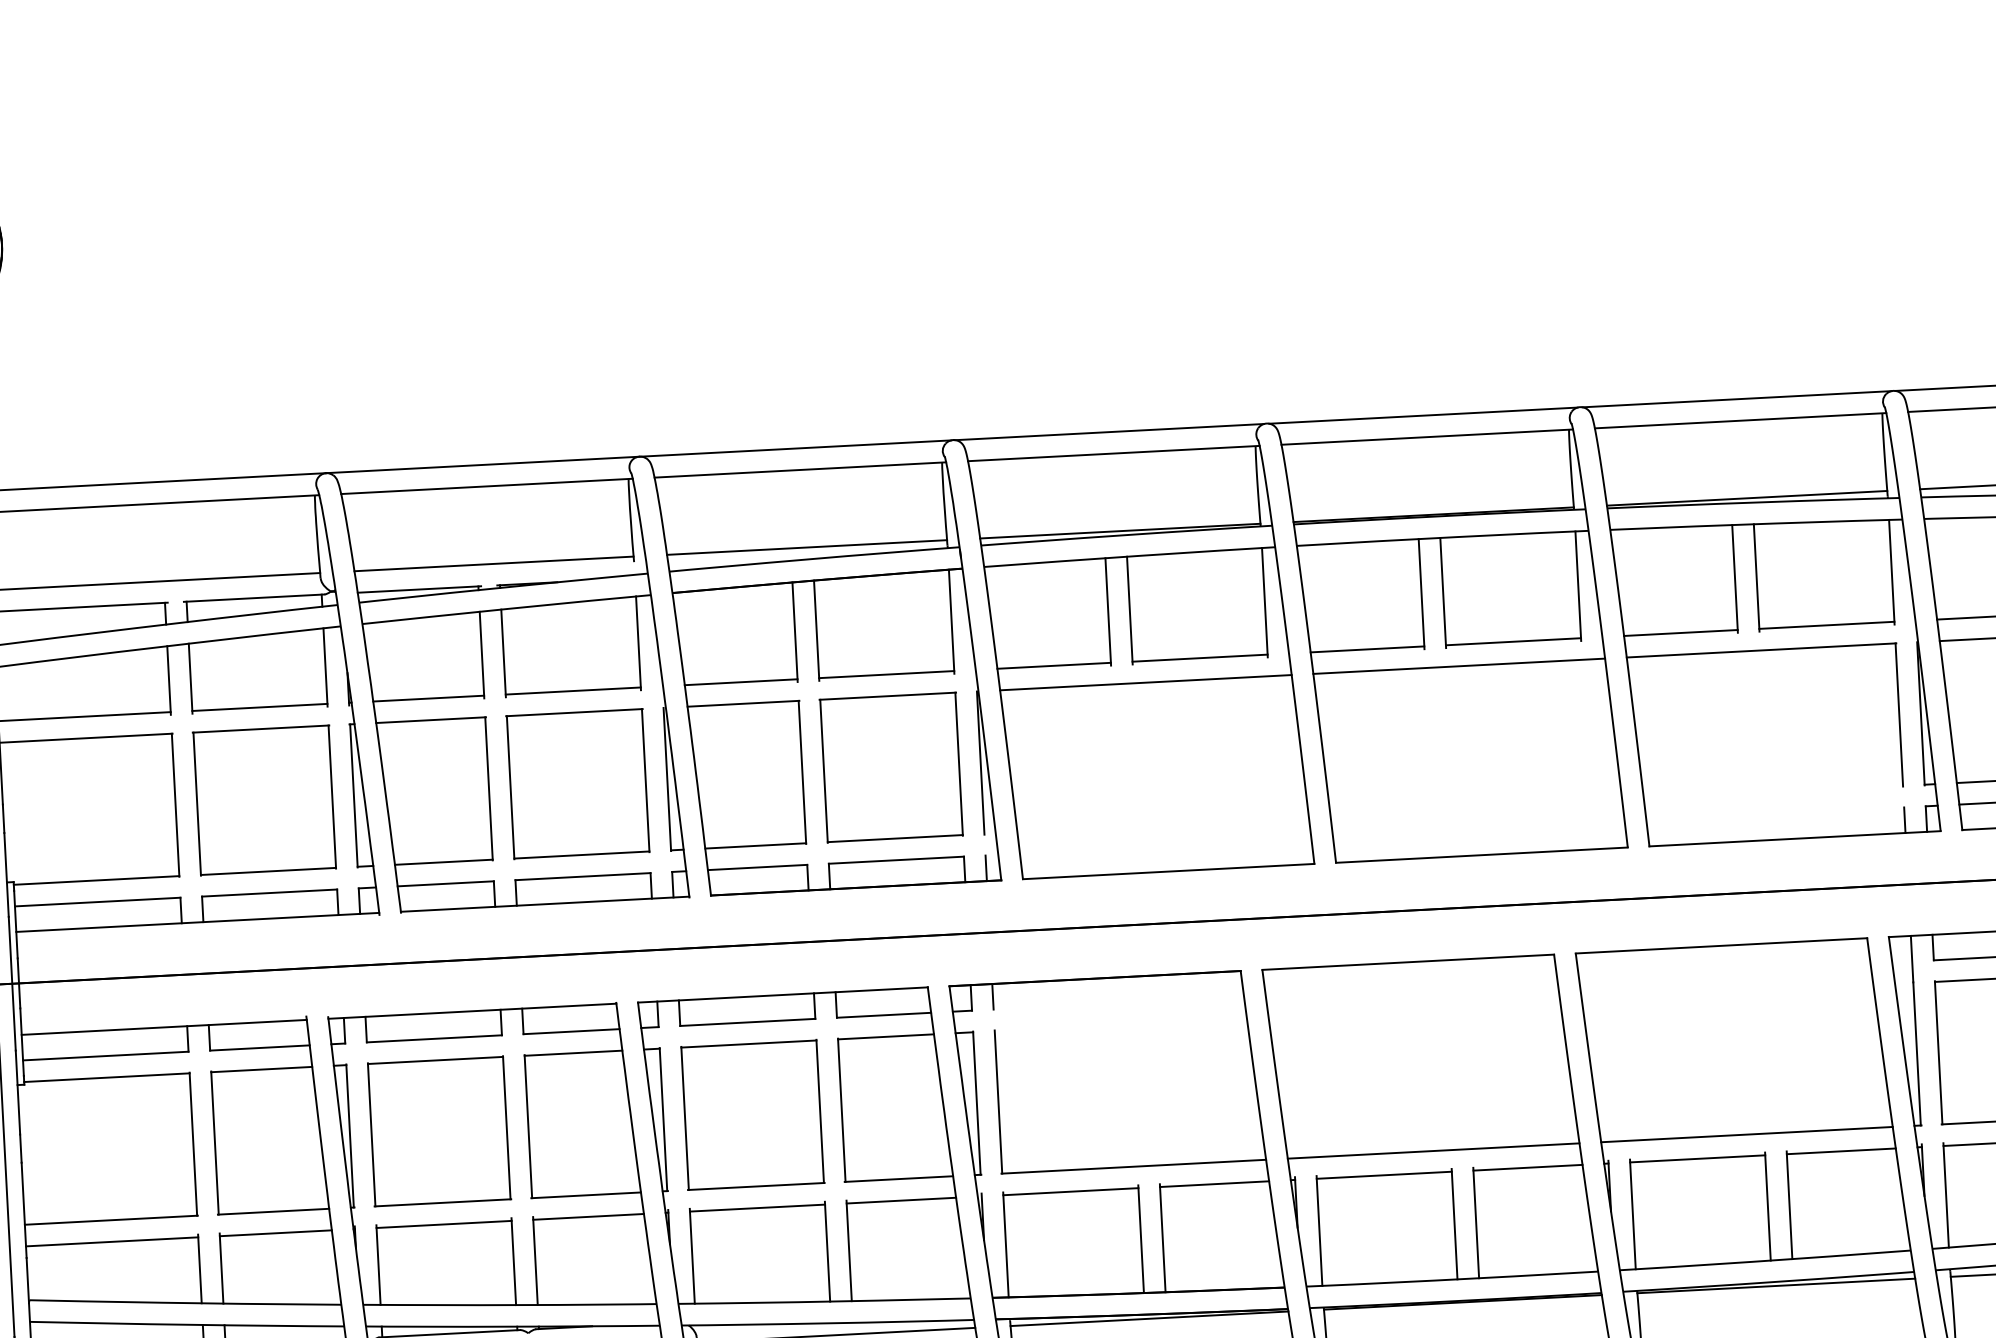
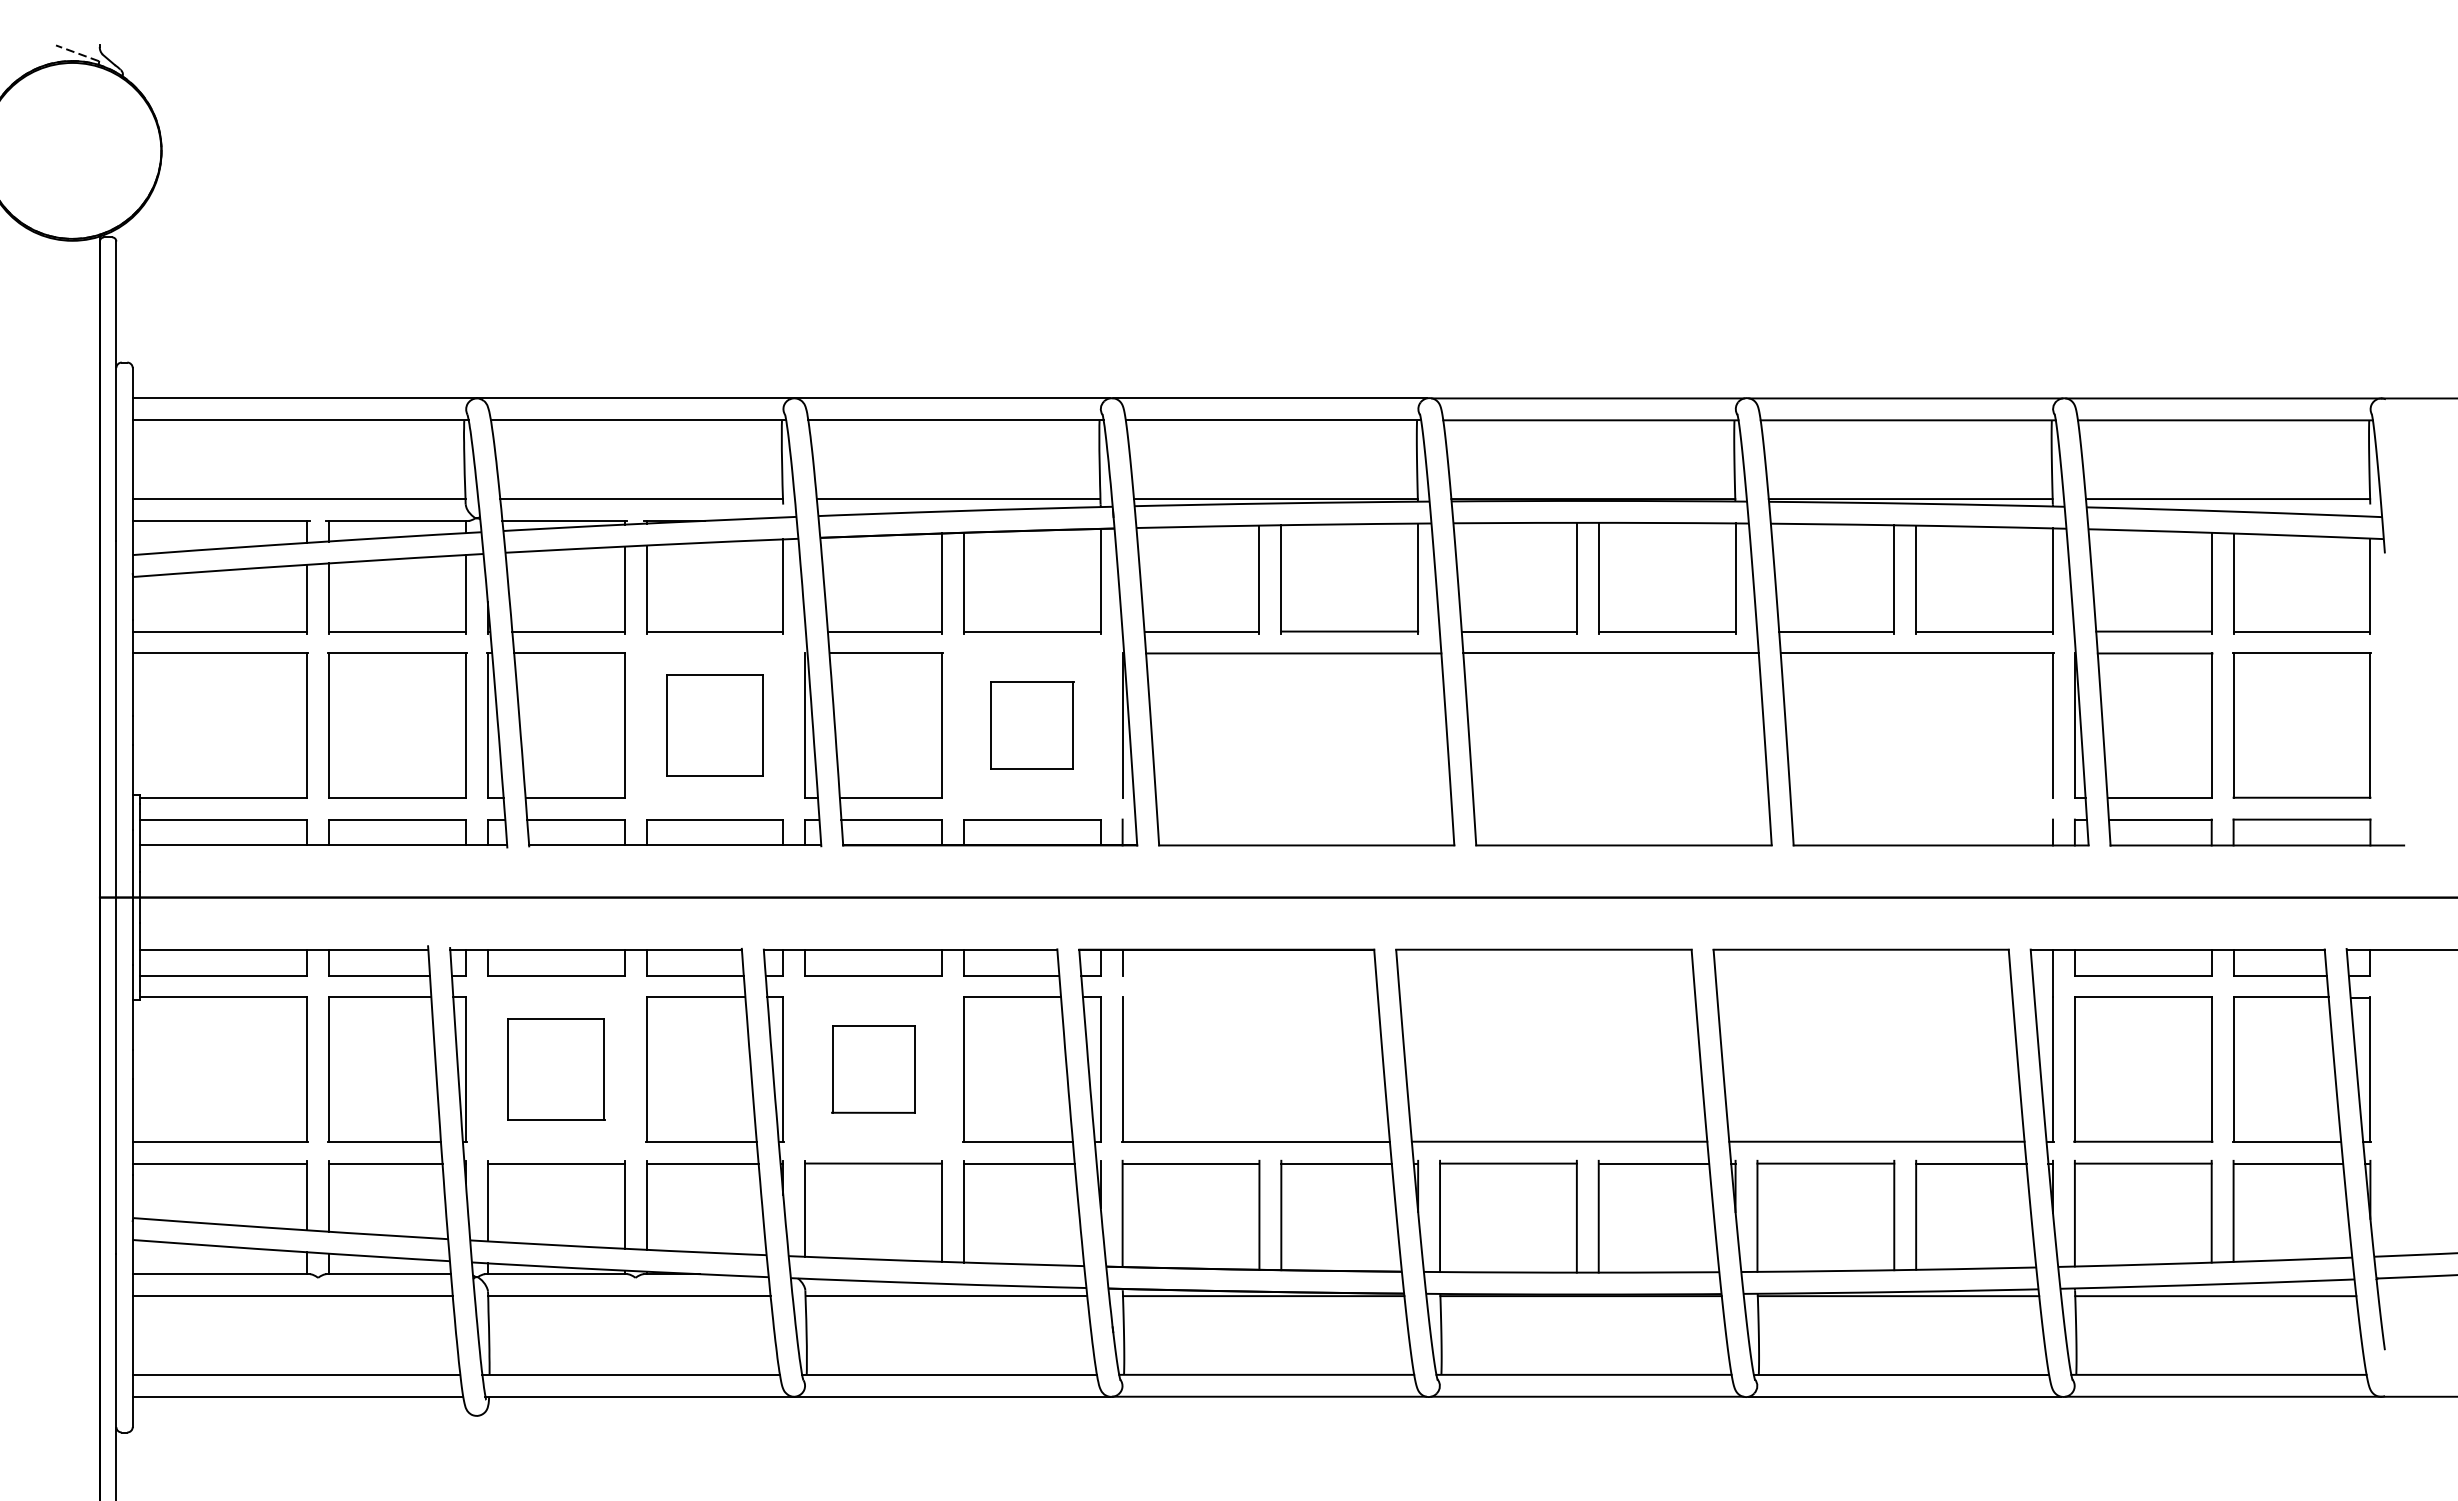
part: (890, 767) -> (1031, 725), size x0.6
part: (577, 783) -> (714, 725), size x0.7
part: (752, 1115) -> (873, 1069), size x0.6
part: (438, 1131) -> (555, 1069), size x0.7

